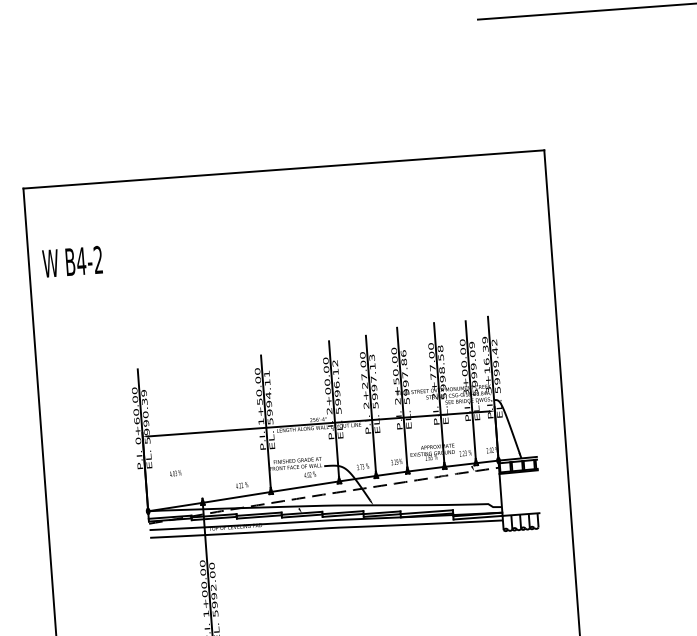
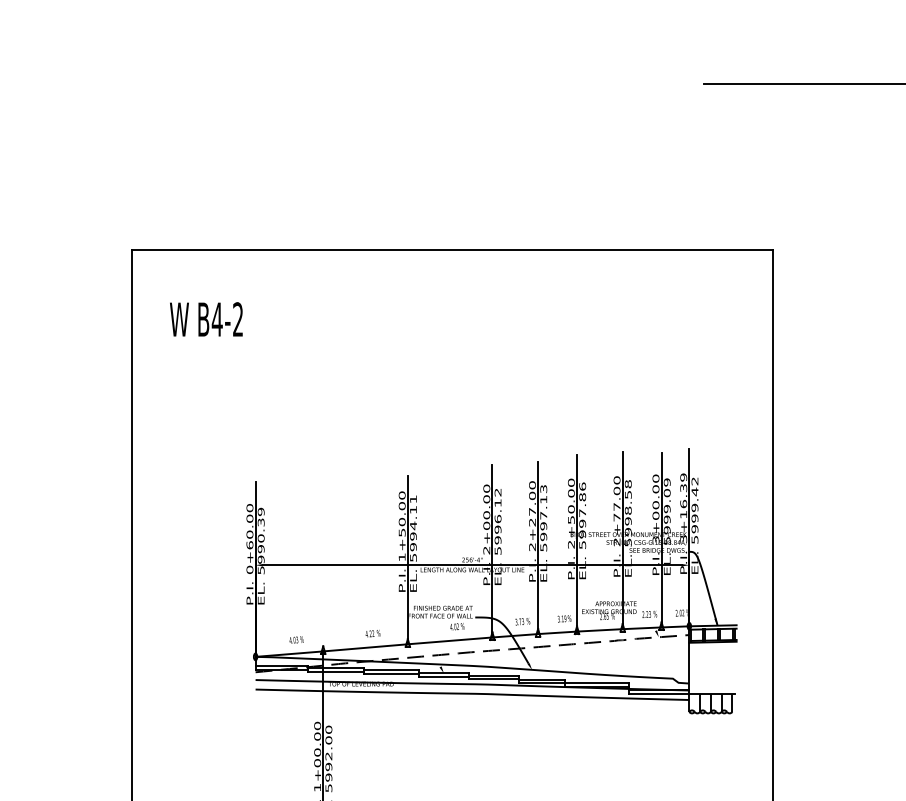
text: (72, 261) -> (206, 319), moved
text: (175, 473) -> (296, 639), moved

